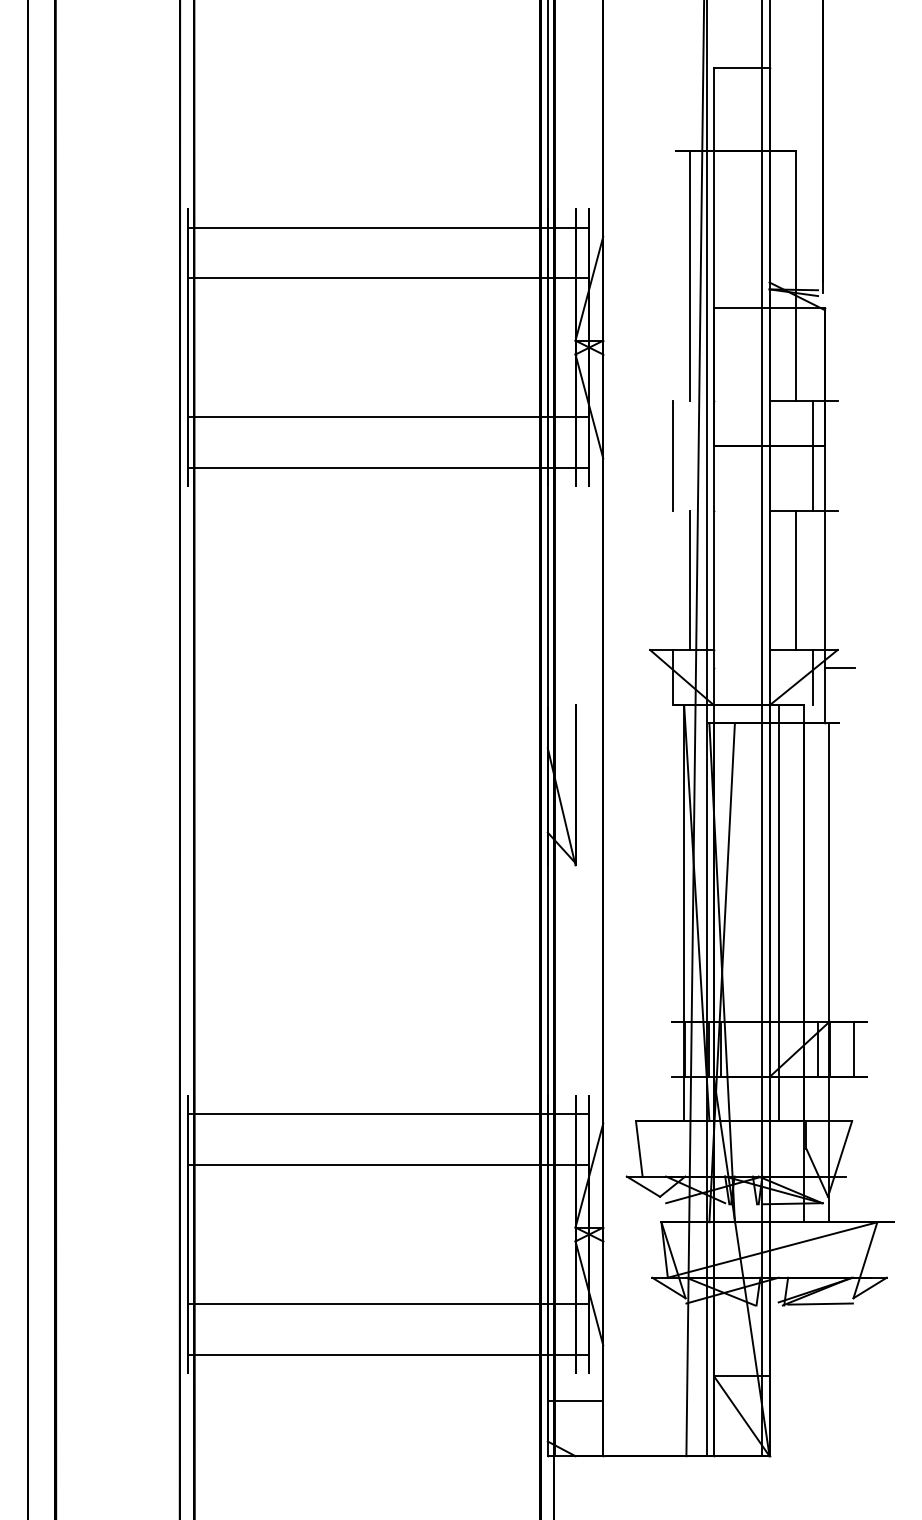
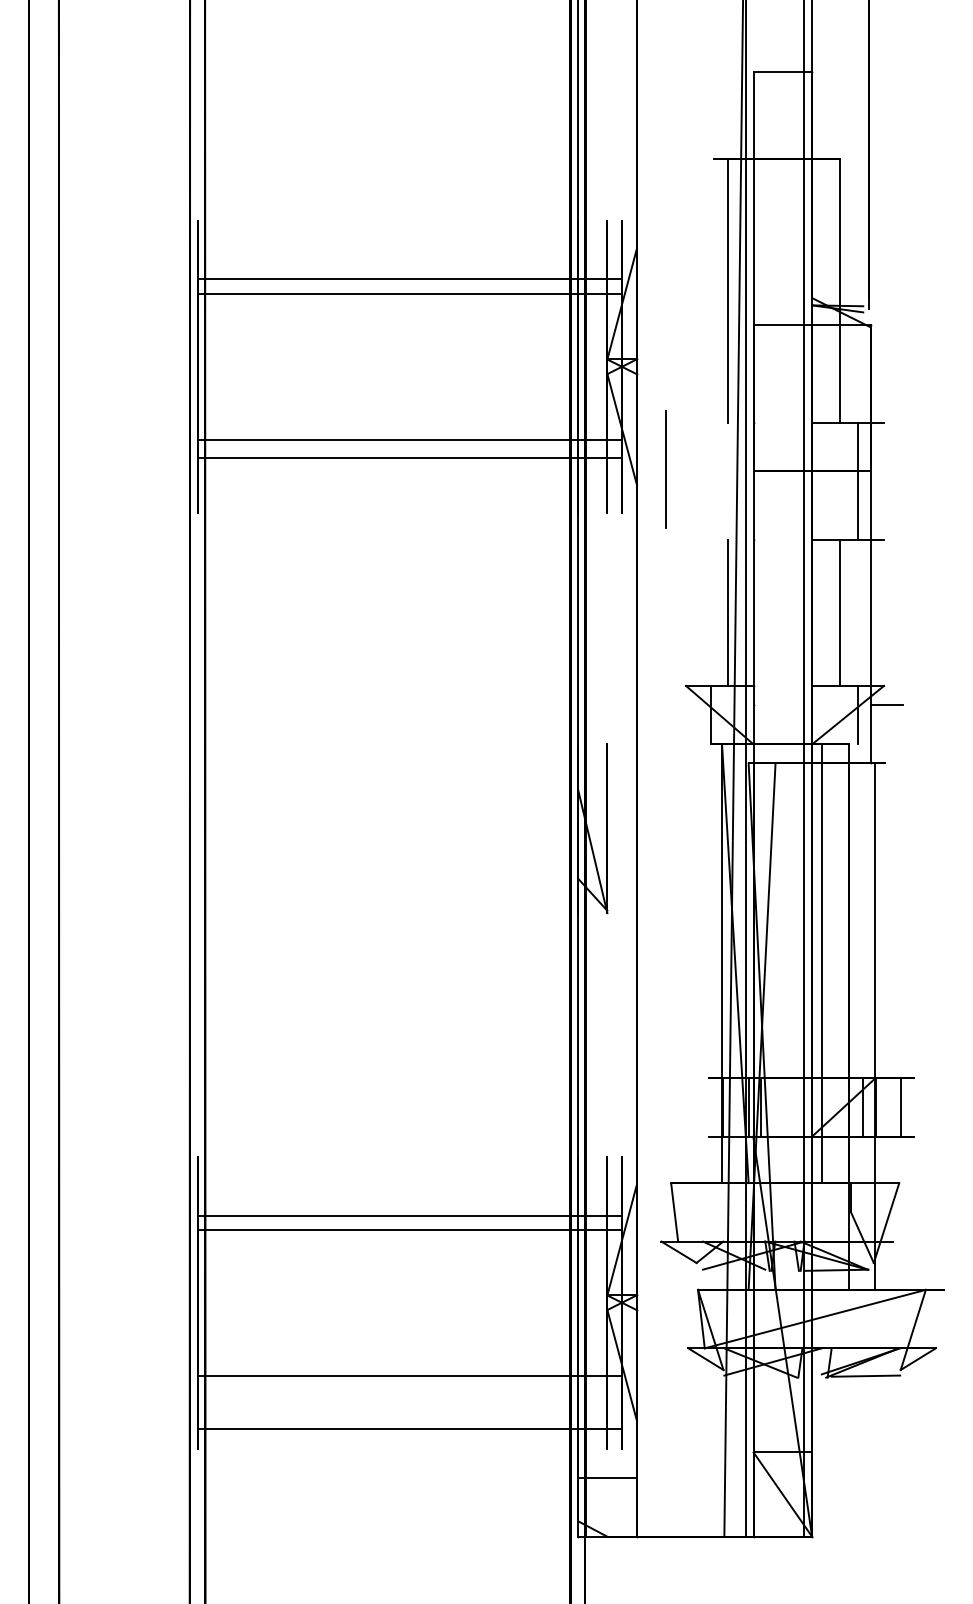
line: (388, 227) -> (409, 279), moved
line: (673, 456) -> (665, 469), moved
line: (388, 467) -> (409, 458), moved
line: (388, 1114) -> (409, 1216), moved

